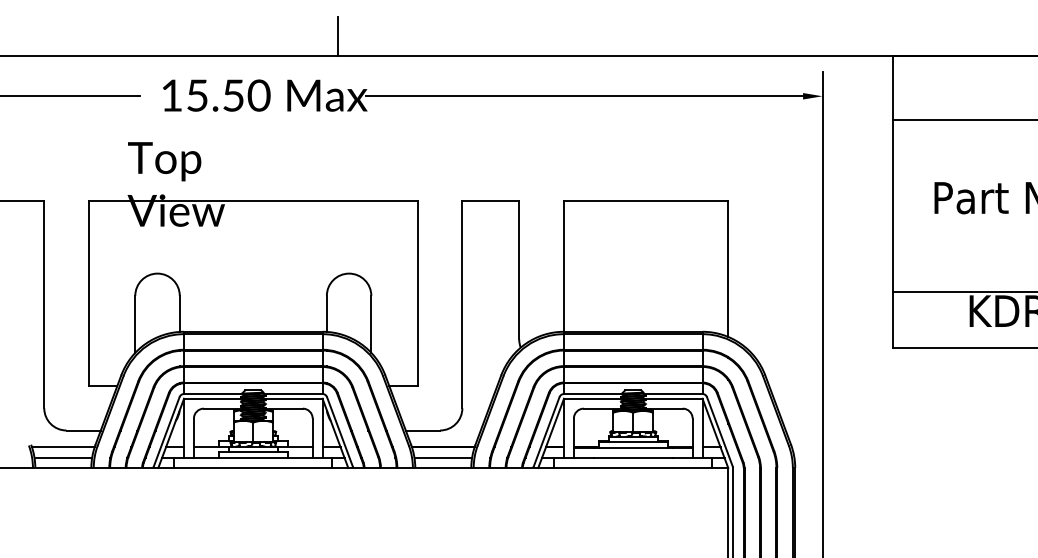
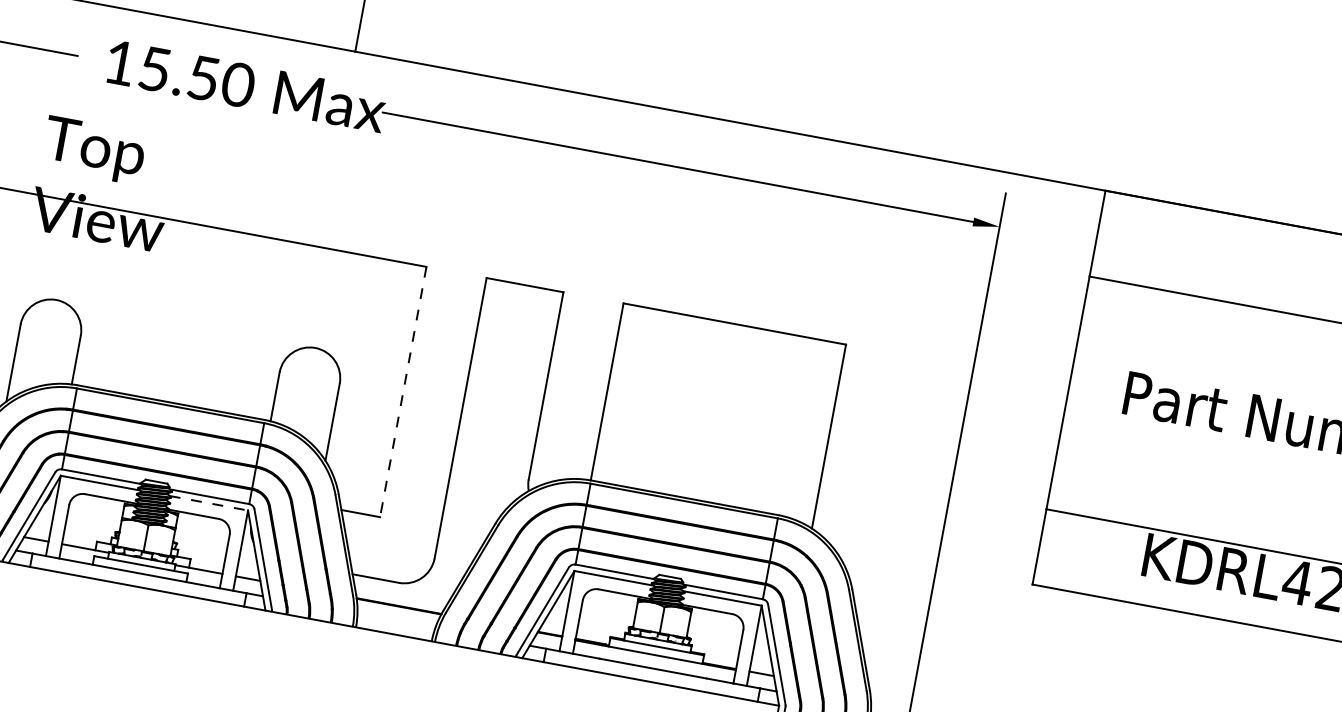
line: (417, 293) -> (402, 391), solid -> dashed
line: (293, 398) -> (208, 502), solid -> dashed
line: (443, 458) -> (396, 621), removed

